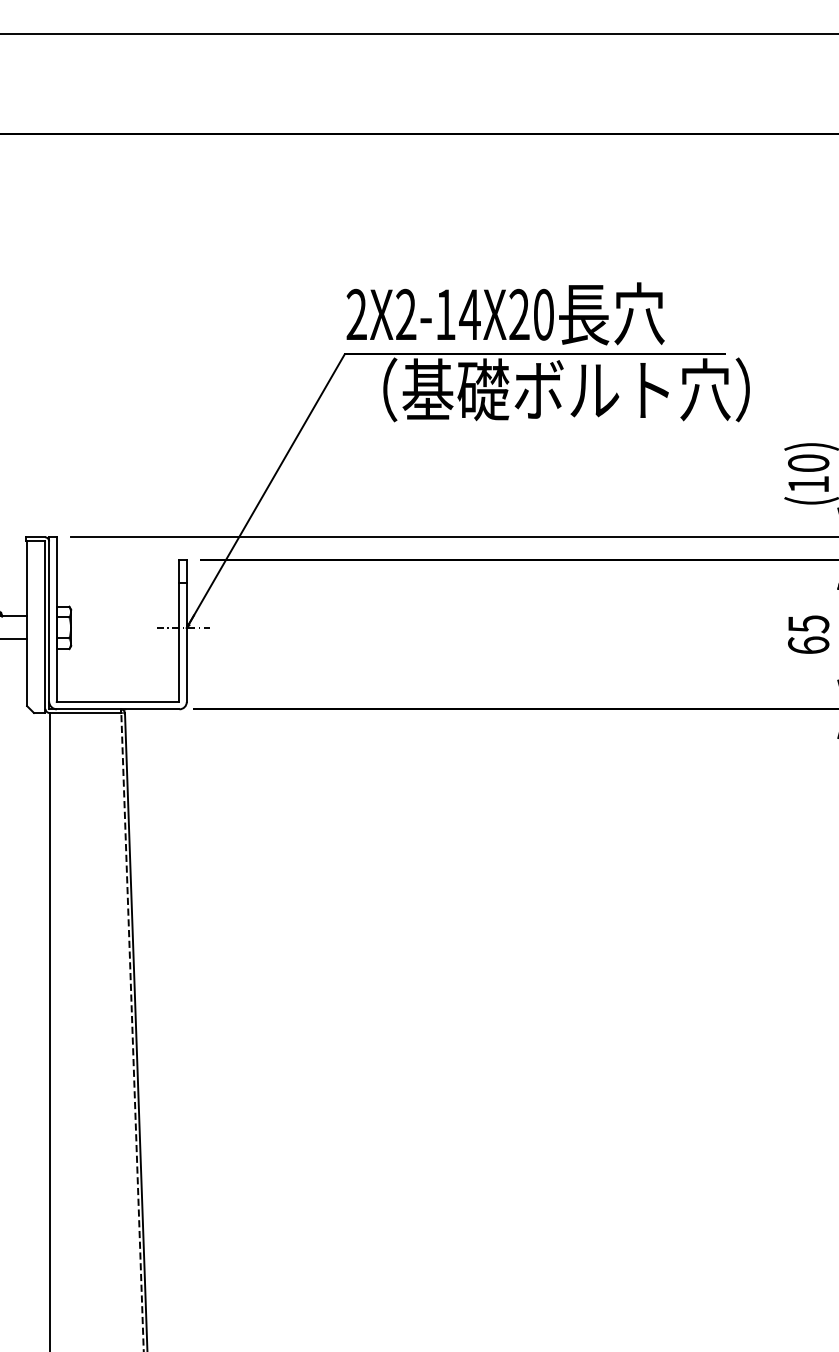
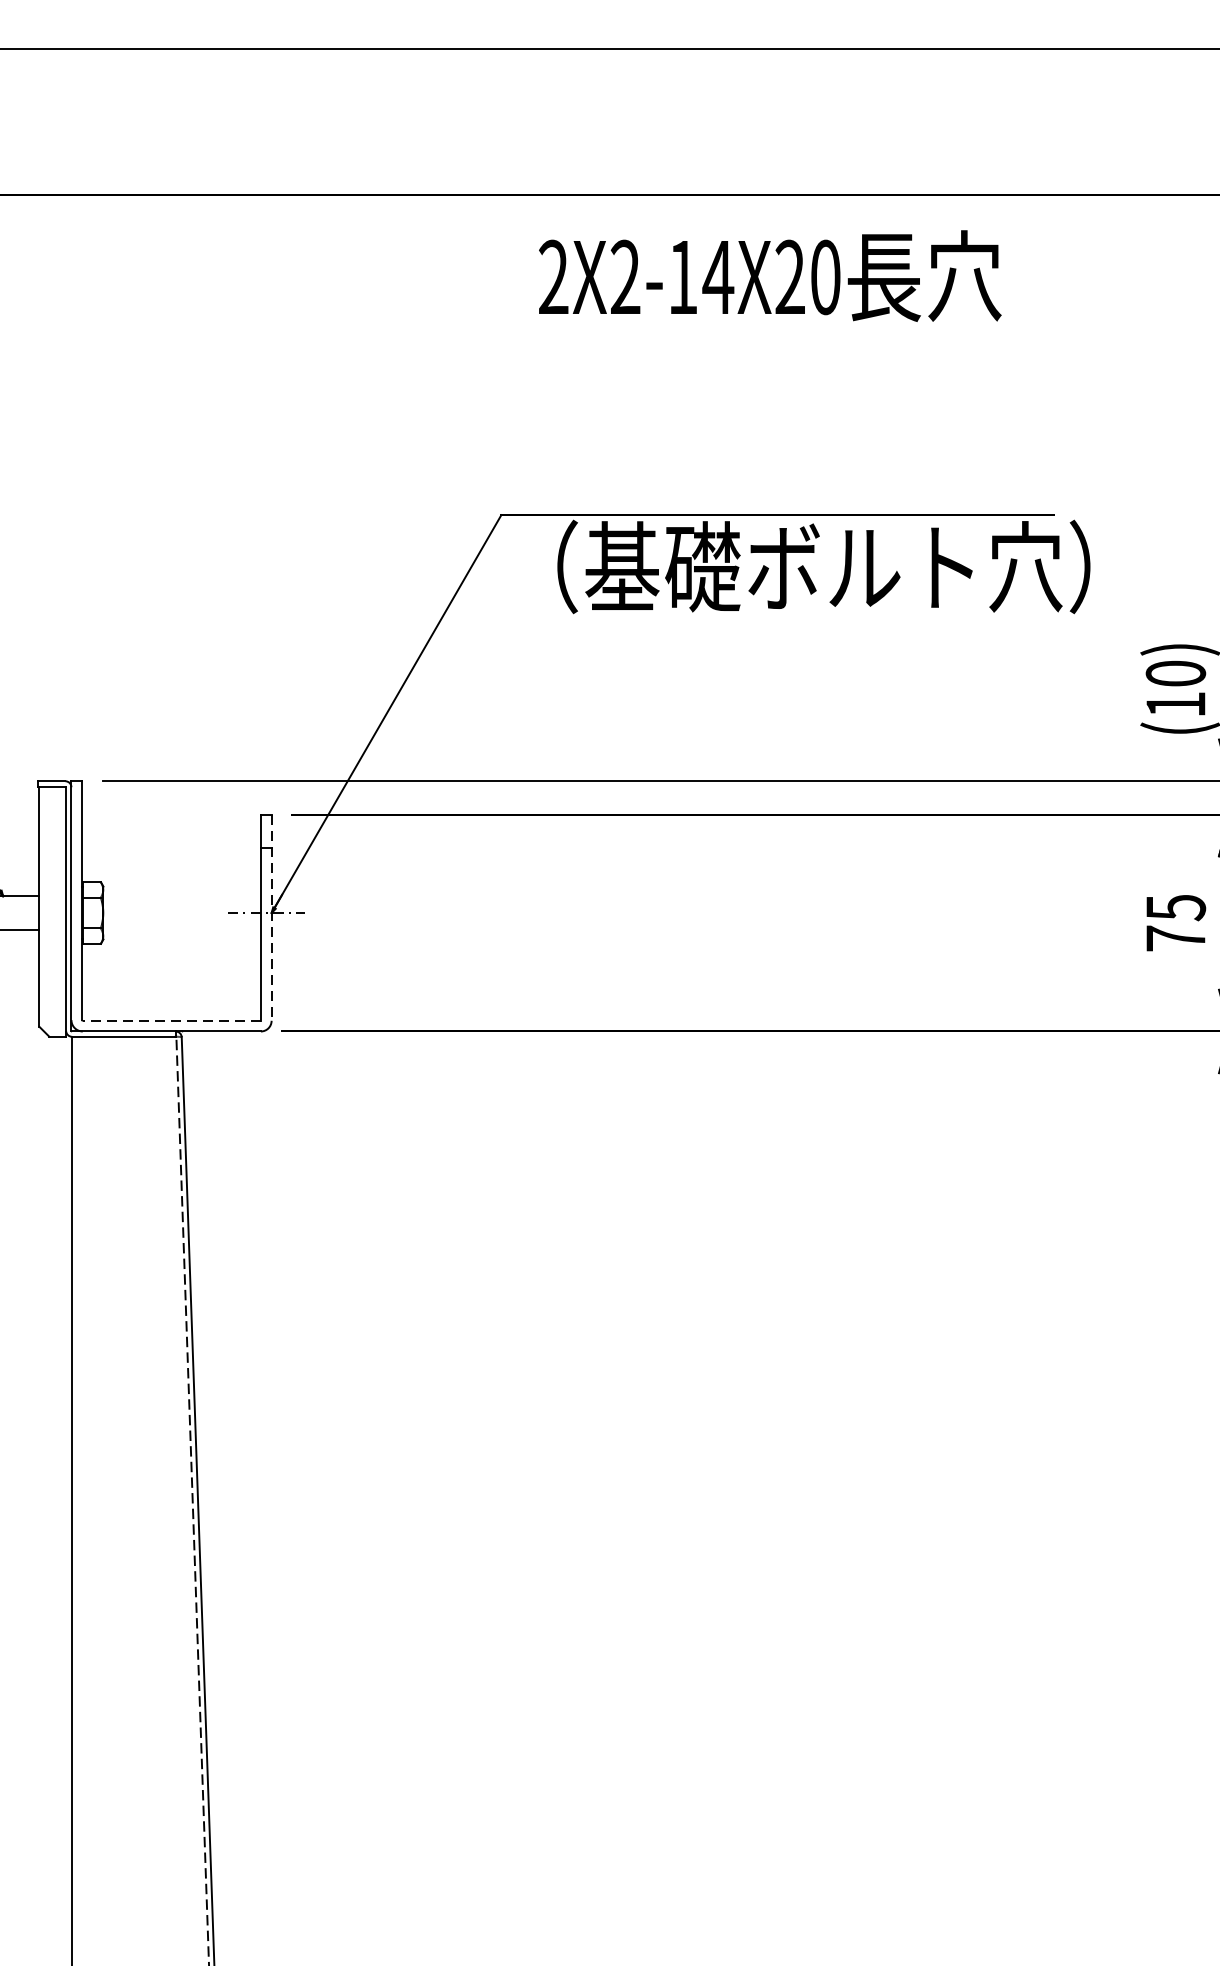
text: (505, 313) -> (769, 275), moved
line: (186, 631) -> (271, 918), solid -> dashed
text: (808, 645) -> (1175, 938), 65 -> 75
line: (117, 701) -> (170, 1020), solid -> dashed

